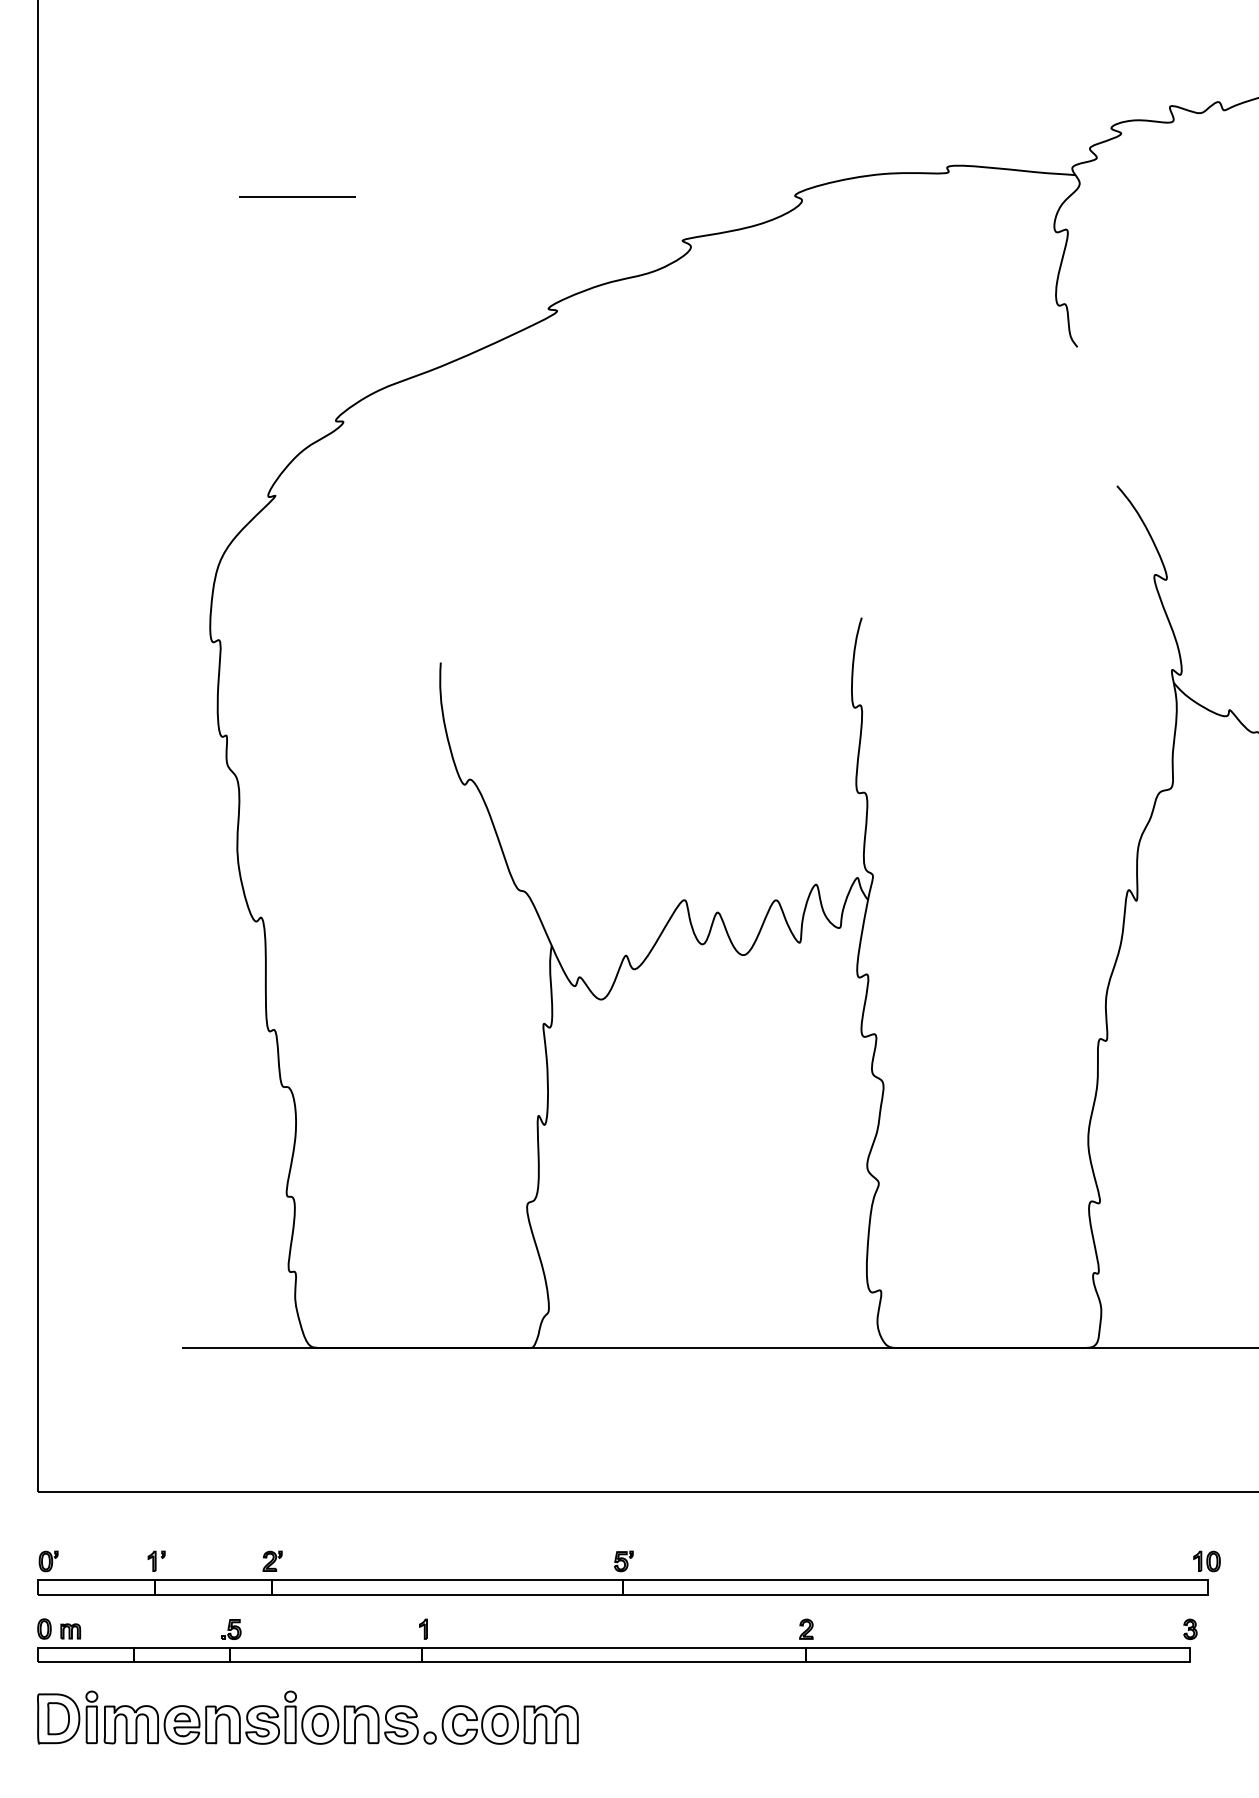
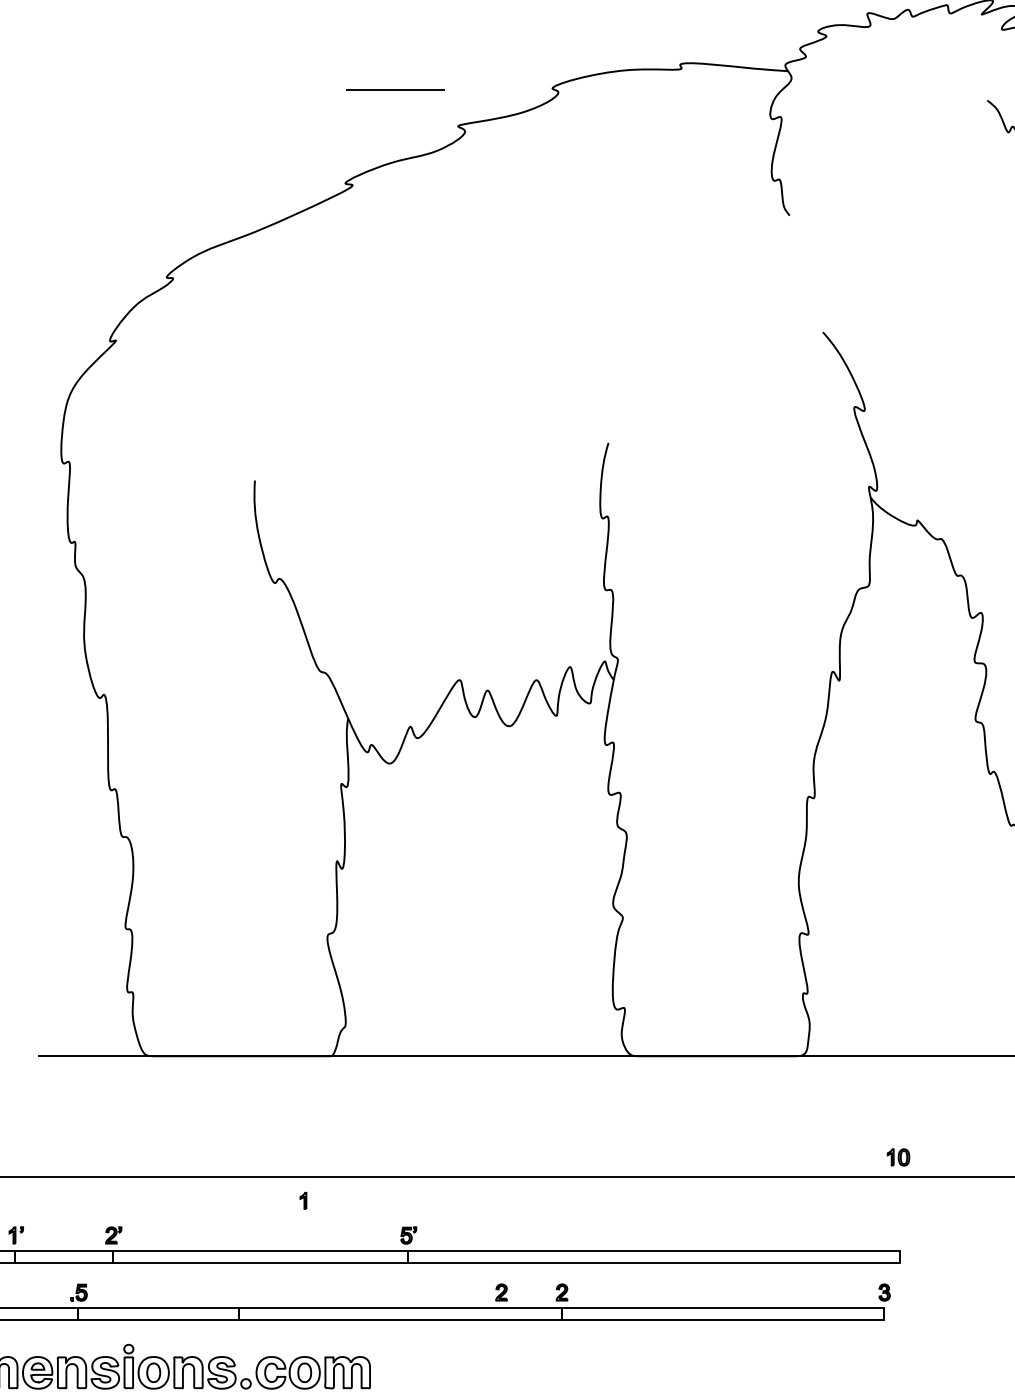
line: (297, 196) -> (395, 89), moved
part: (1206, 1561) -> (898, 1157), moved
part: (423, 1628) -> (303, 1200), moved
part: (734, 1628) -> (501, 1291), added

